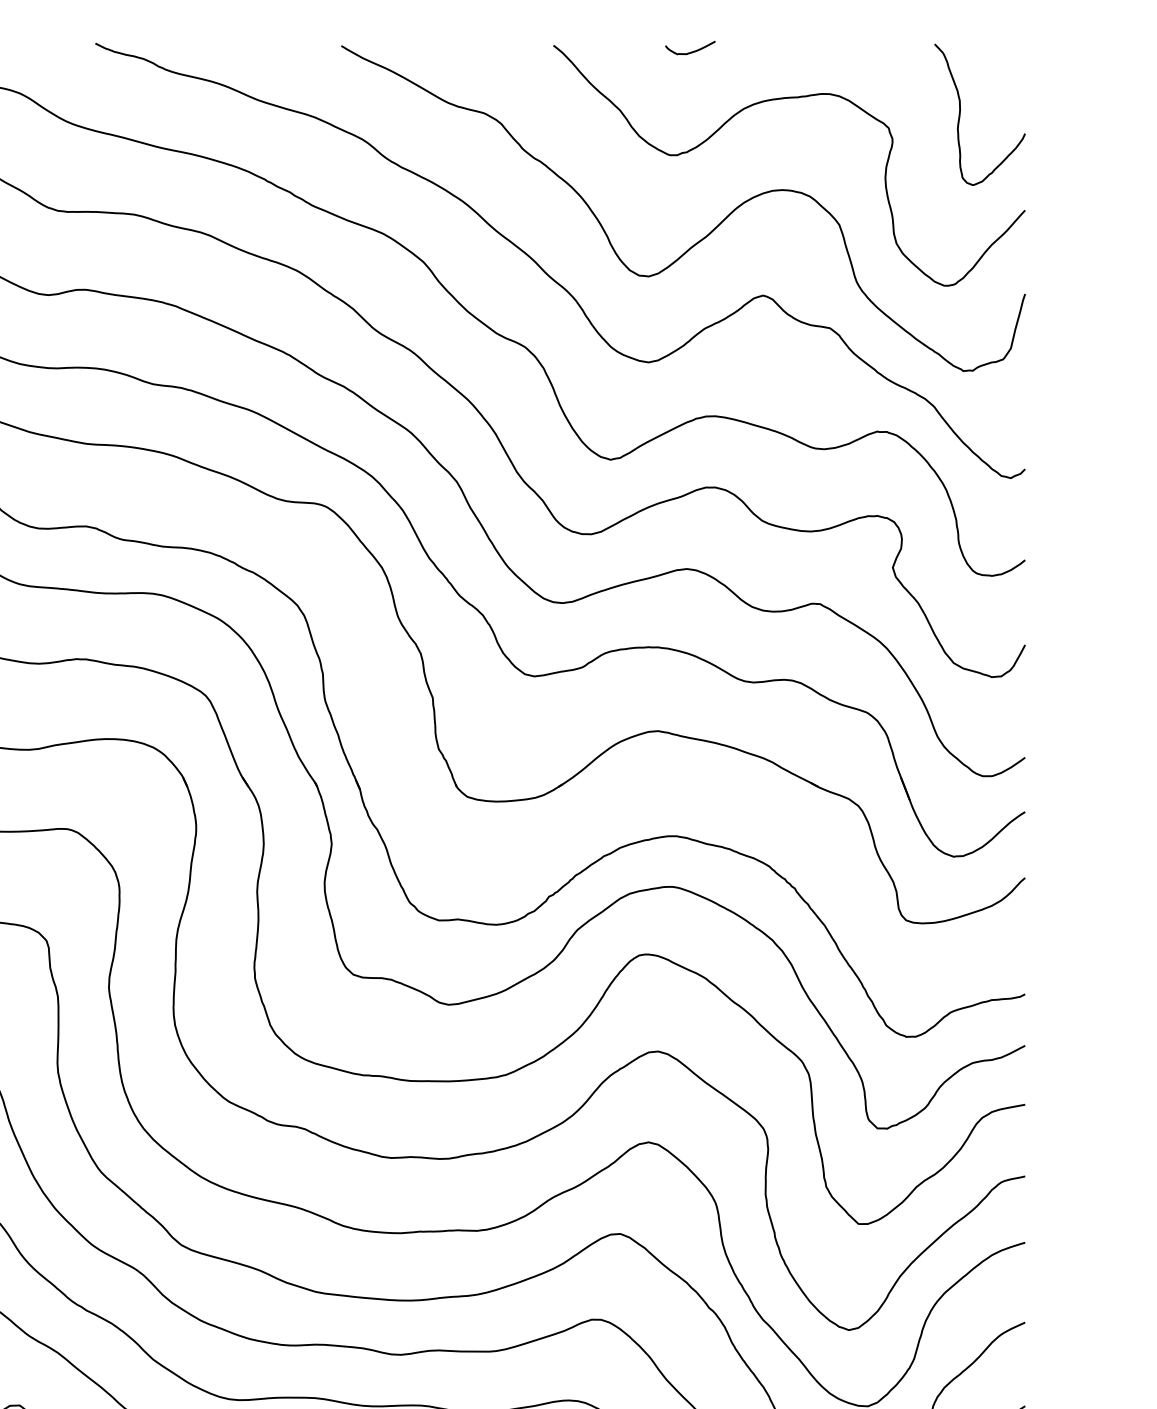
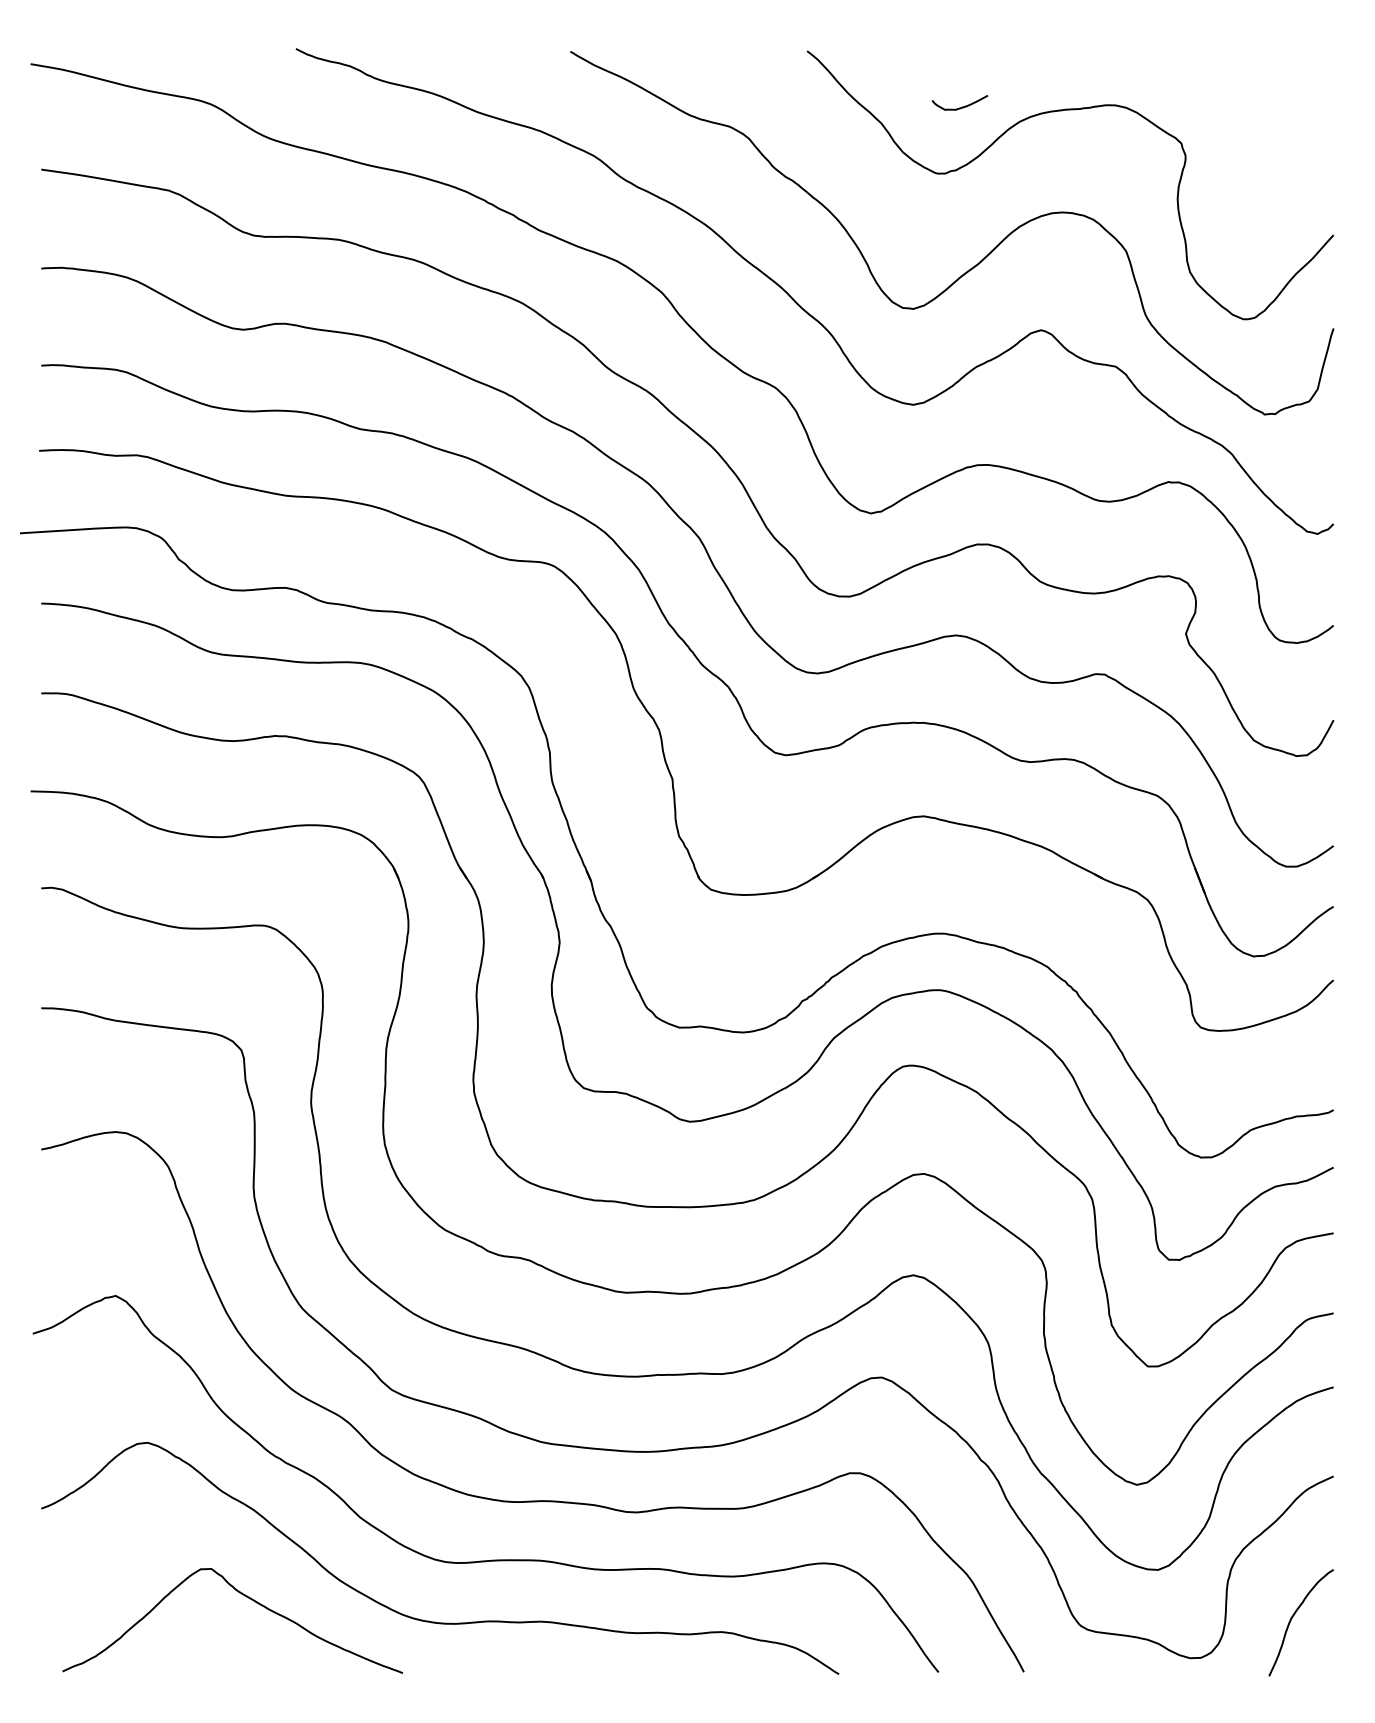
curve: (692, 51) -> (962, 106), moved
curve: (960, 114) -> (1261, 128), removed

